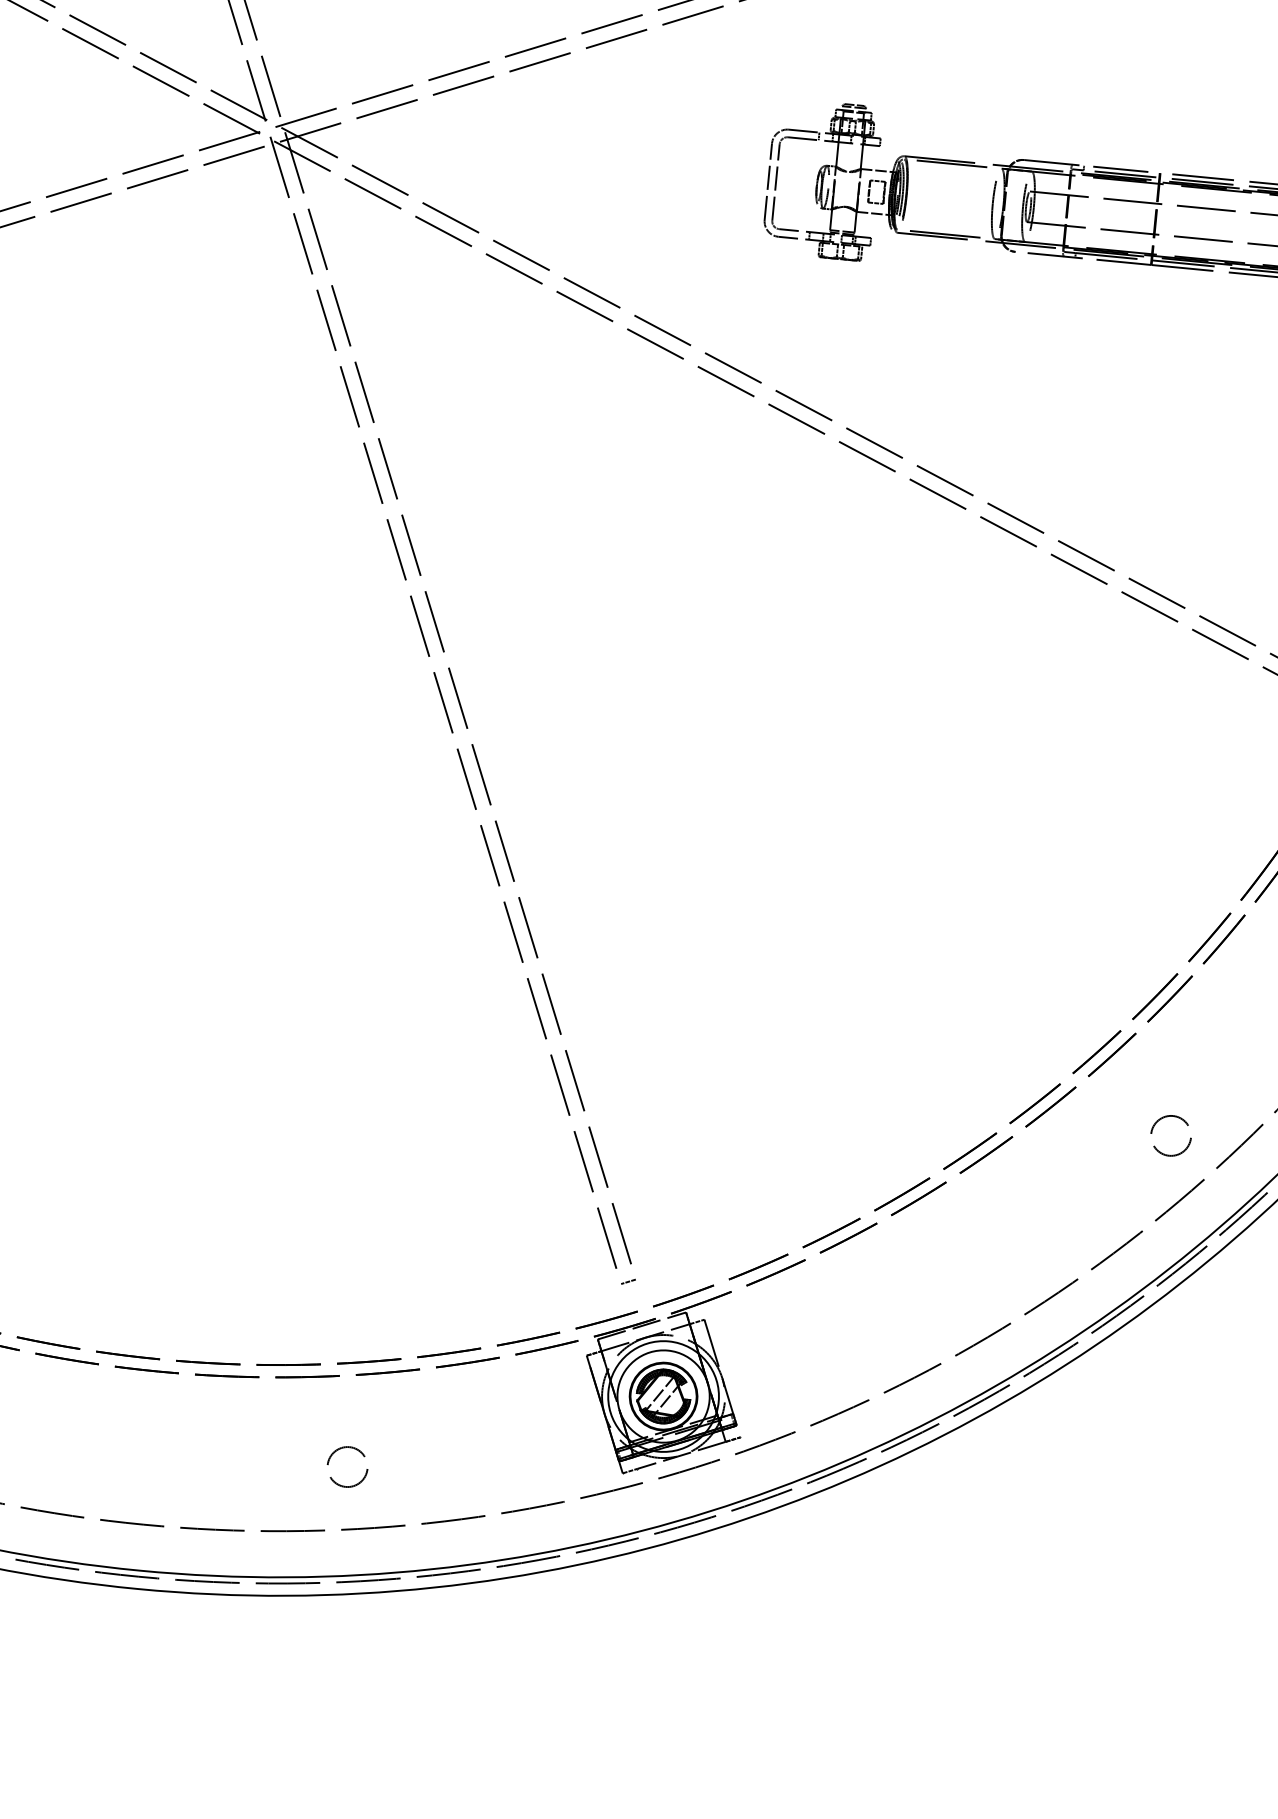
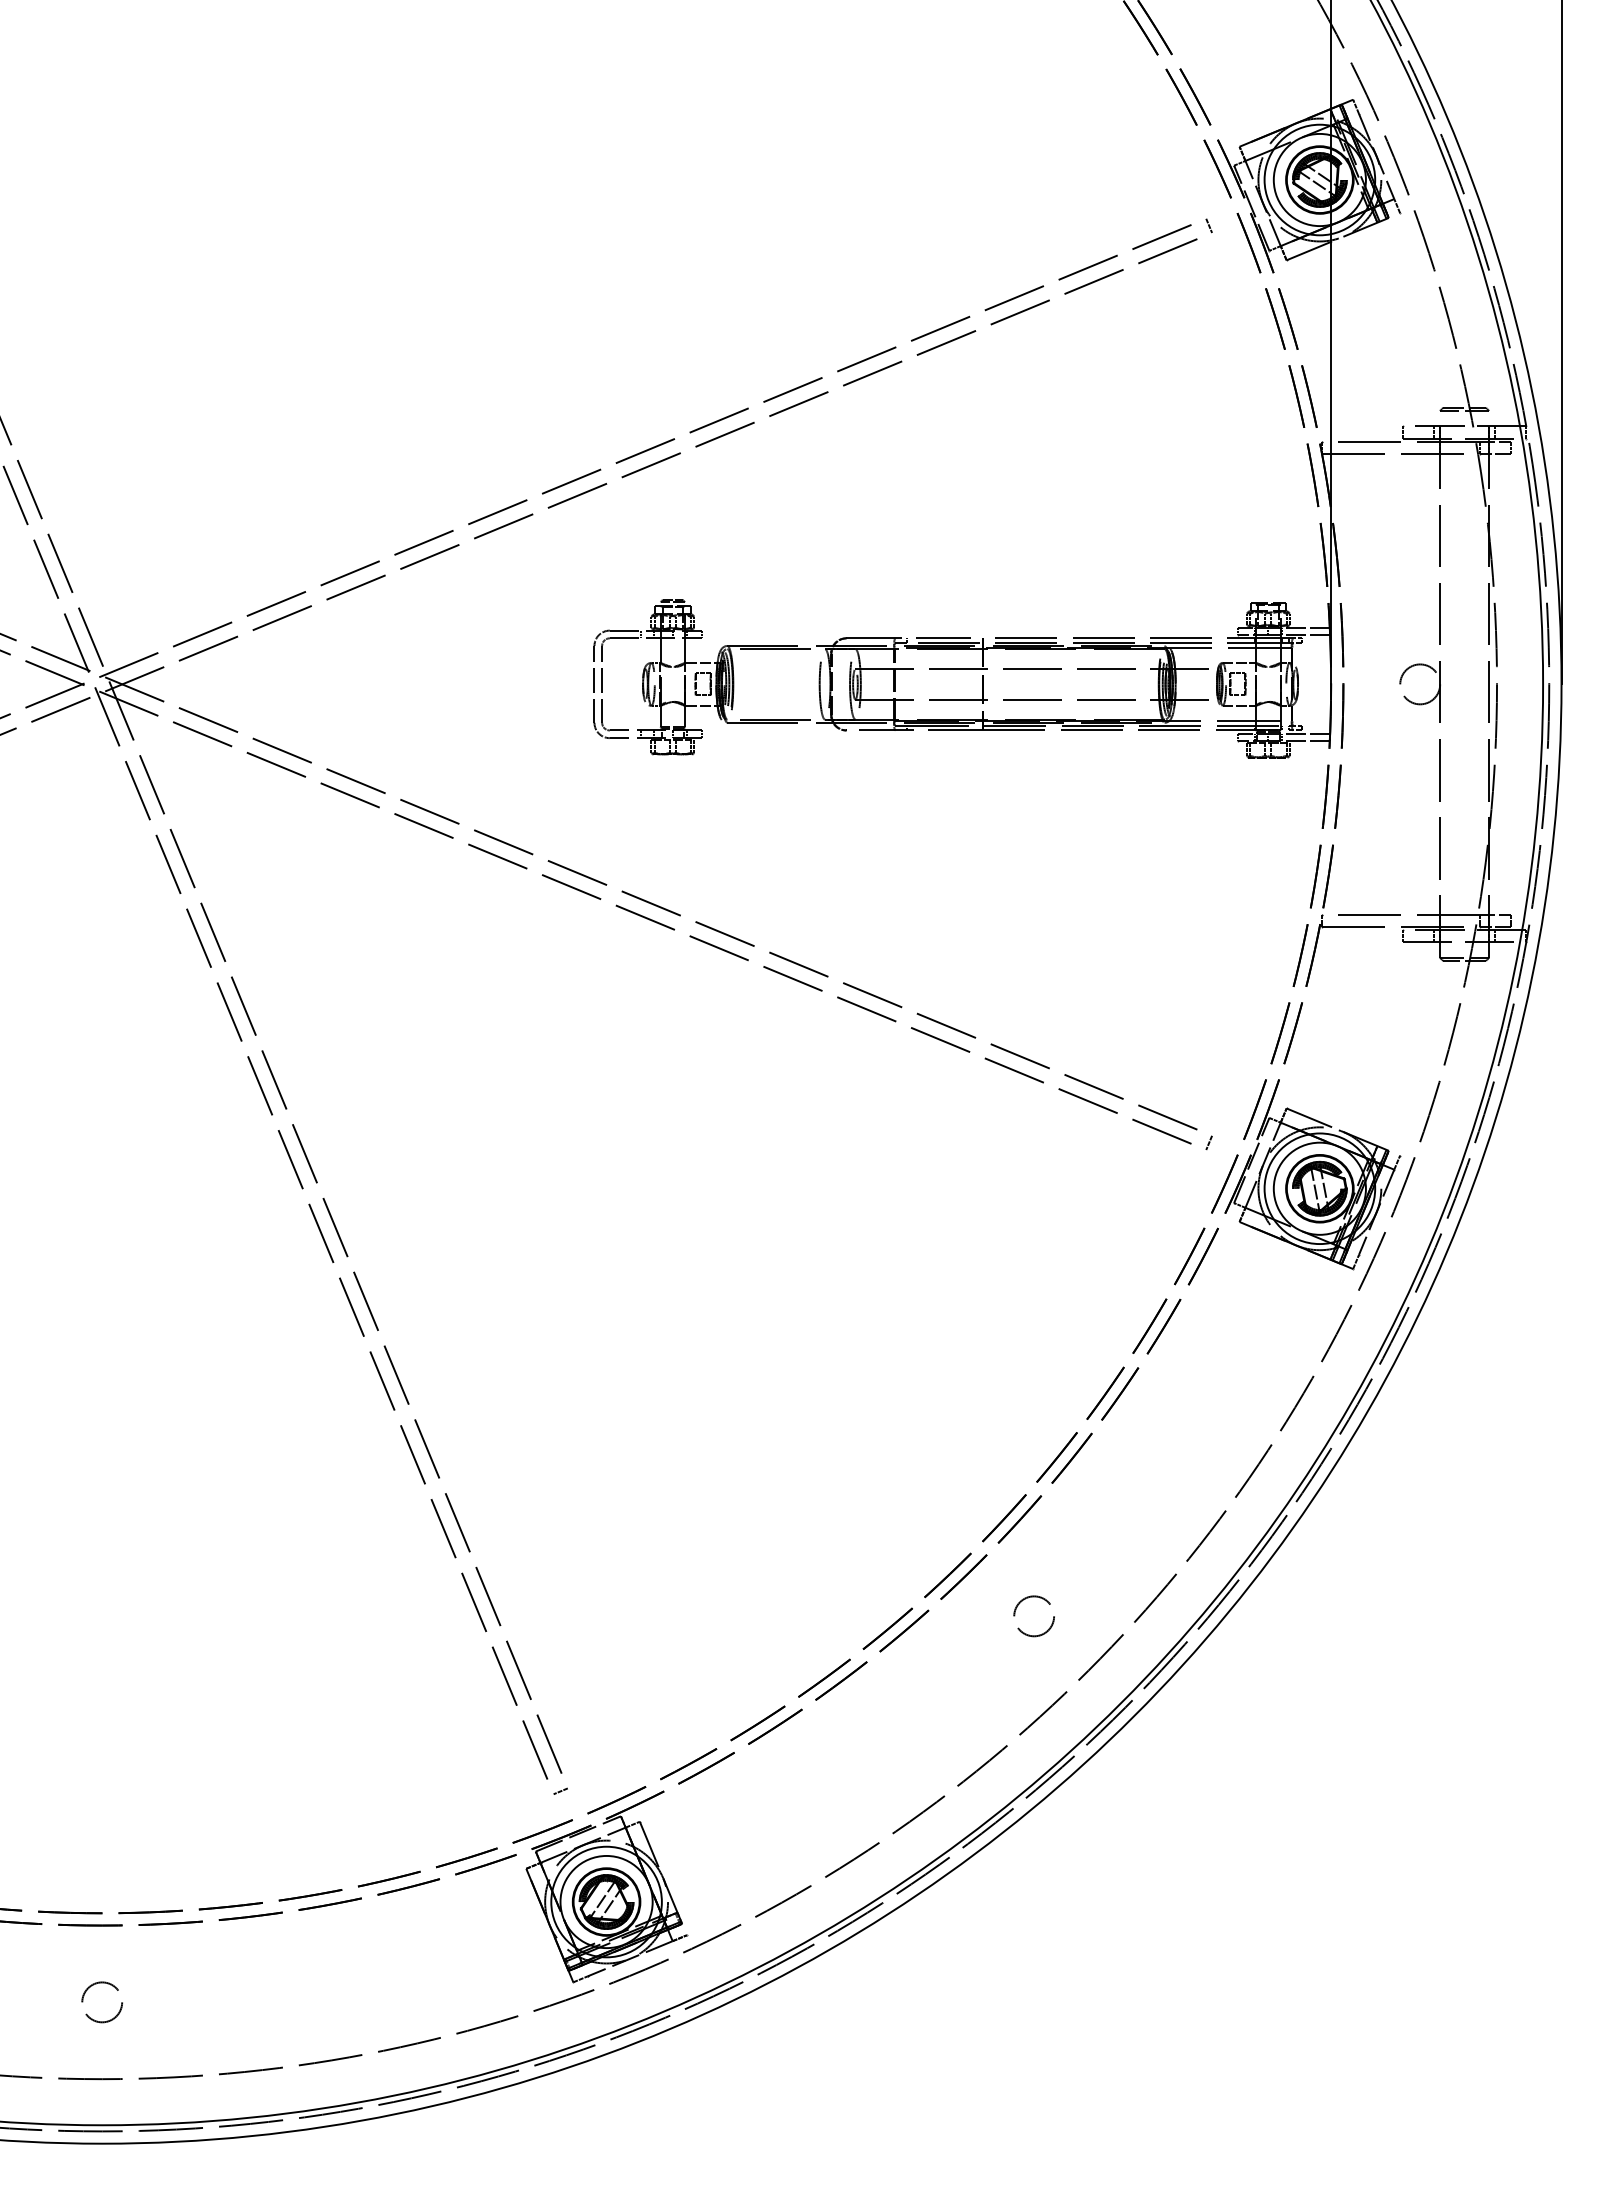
circle: (1170, 1135) -> (1033, 1616), moved
circle: (346, 1467) -> (101, 2002), moved

